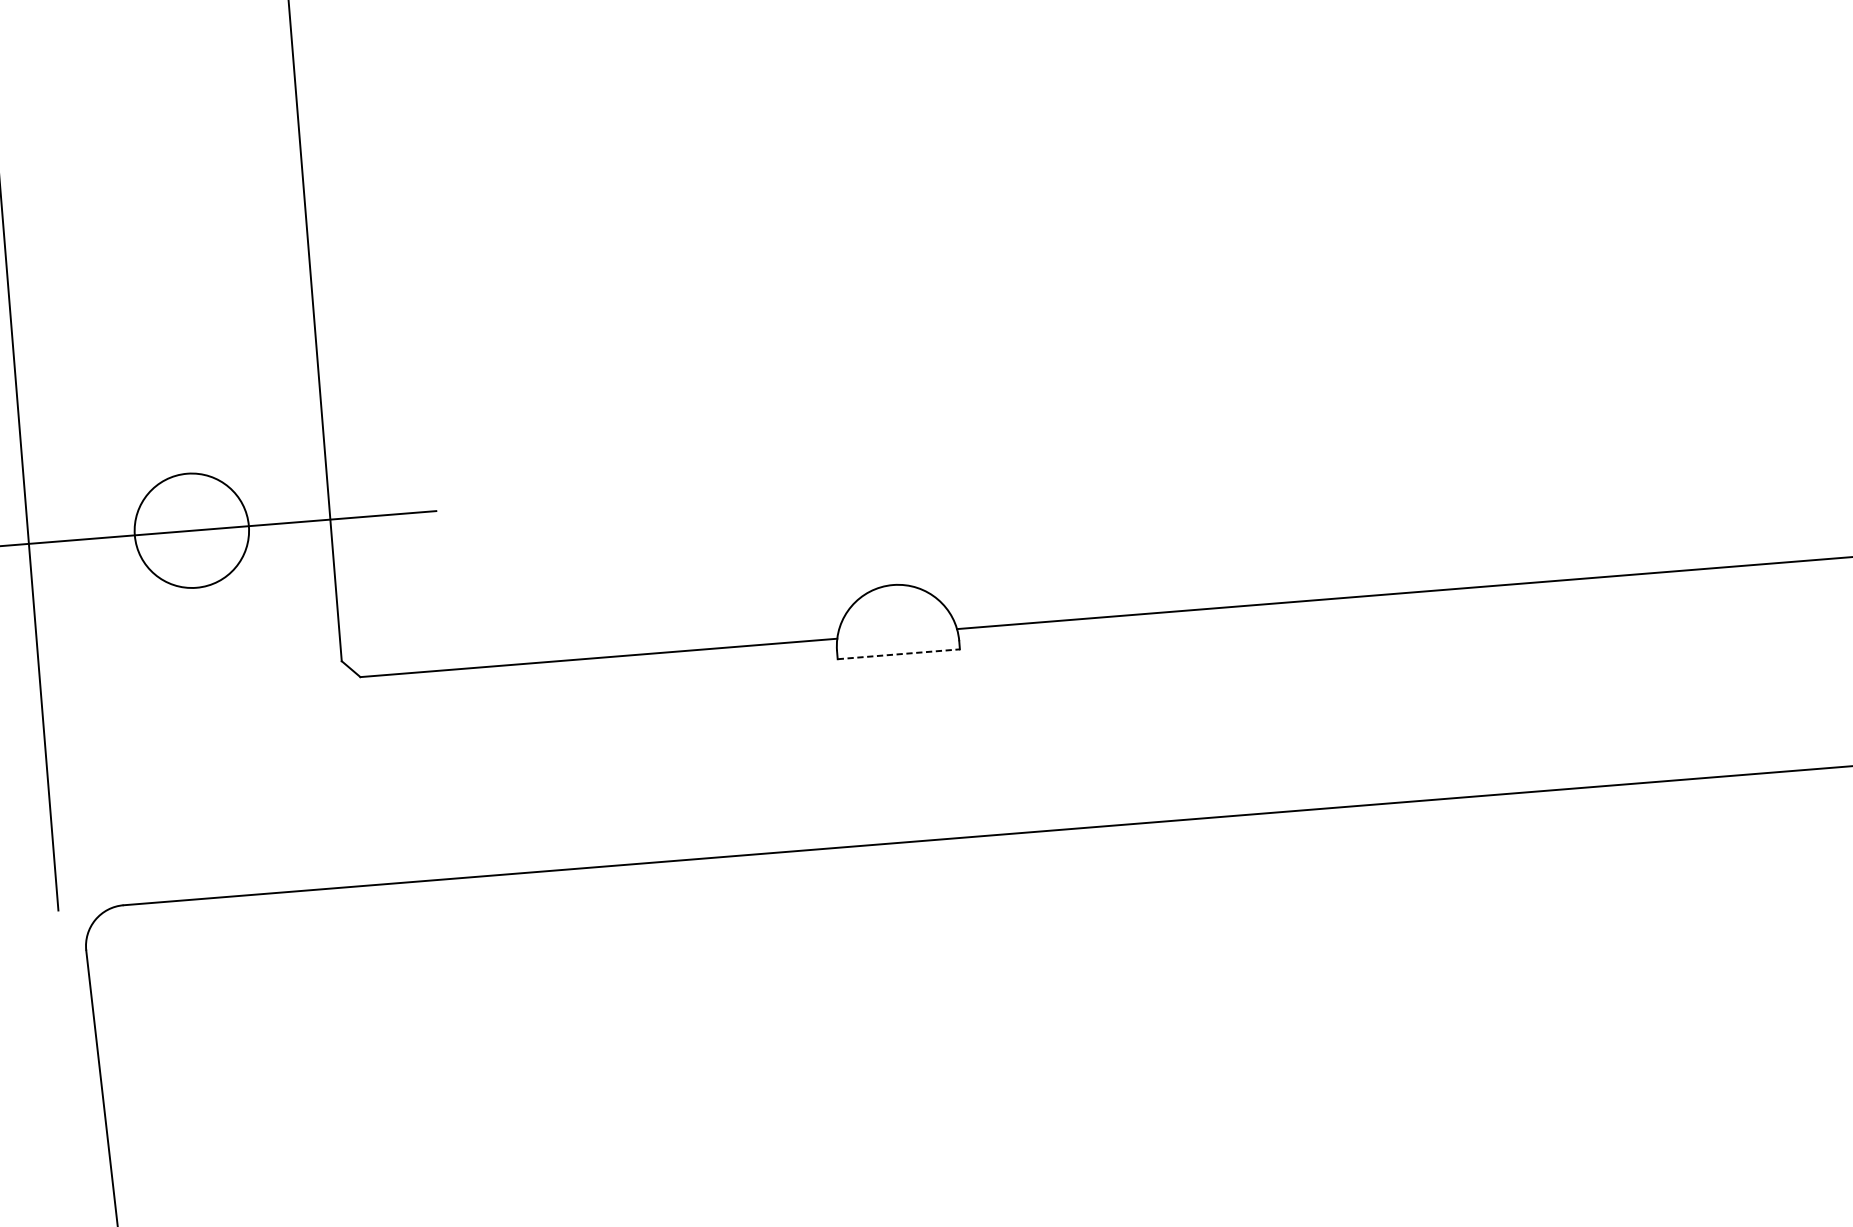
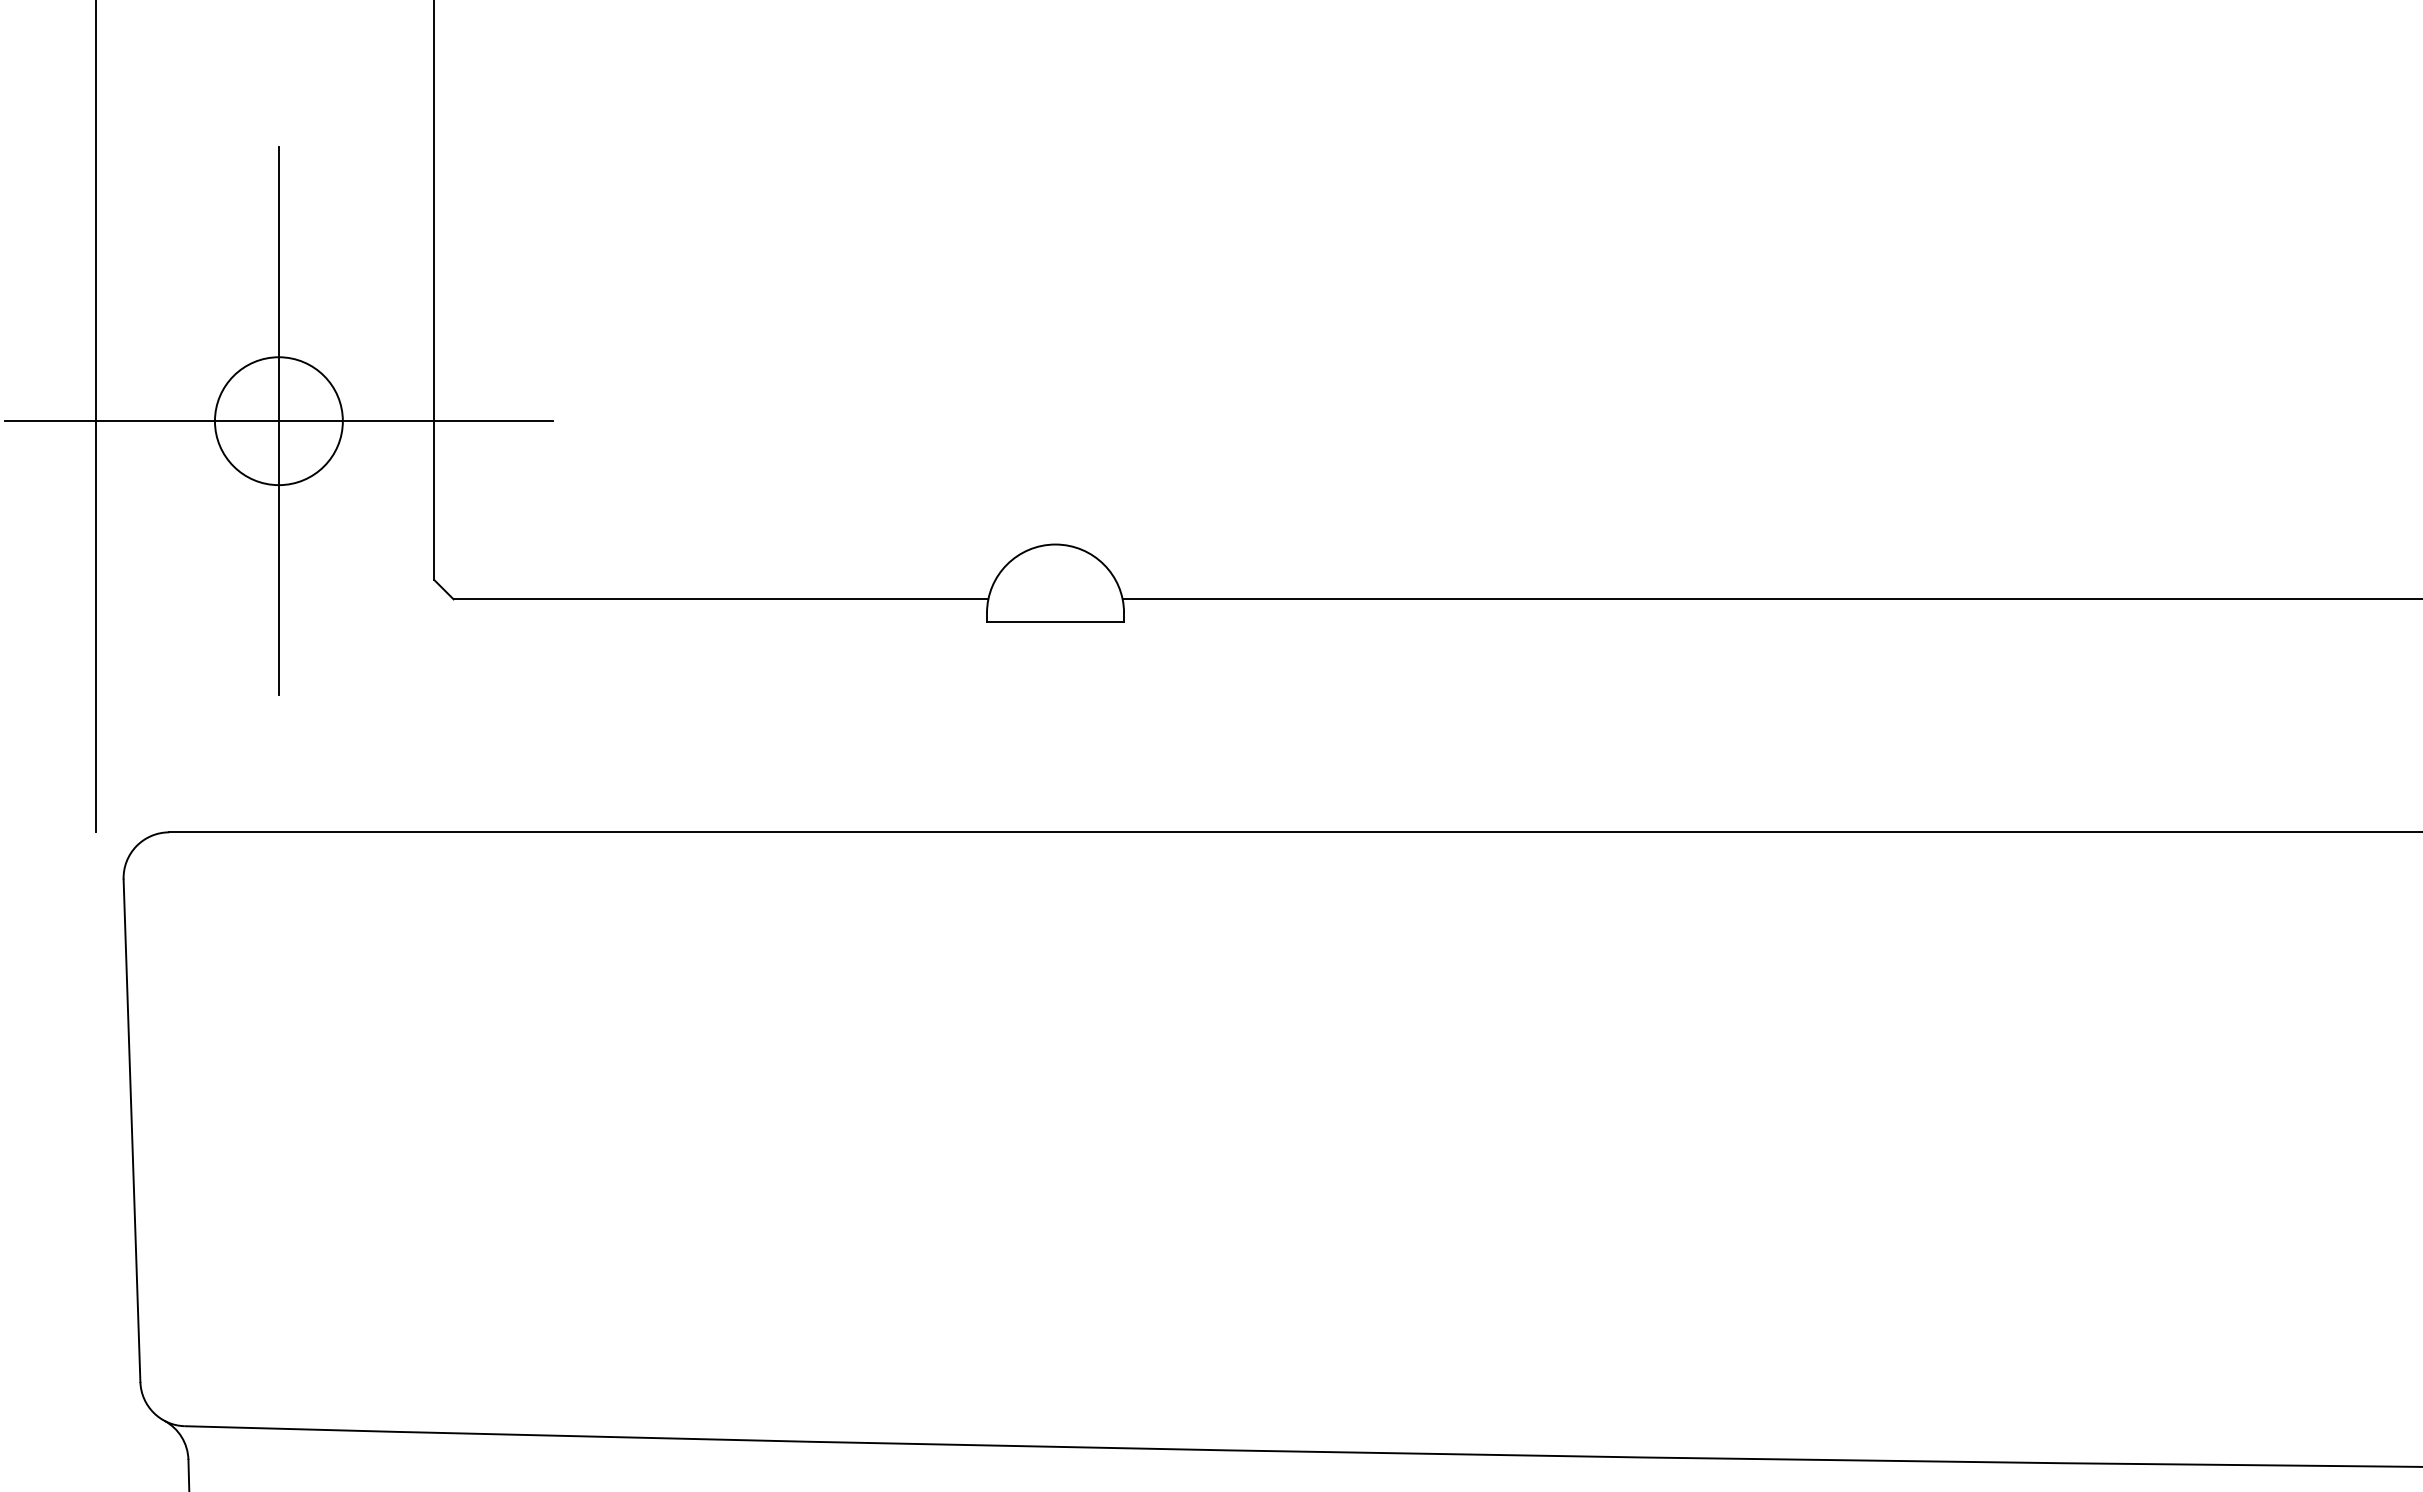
line: (191, 531) -> (278, 421), added
line: (898, 654) -> (1055, 622), dashed -> solid

